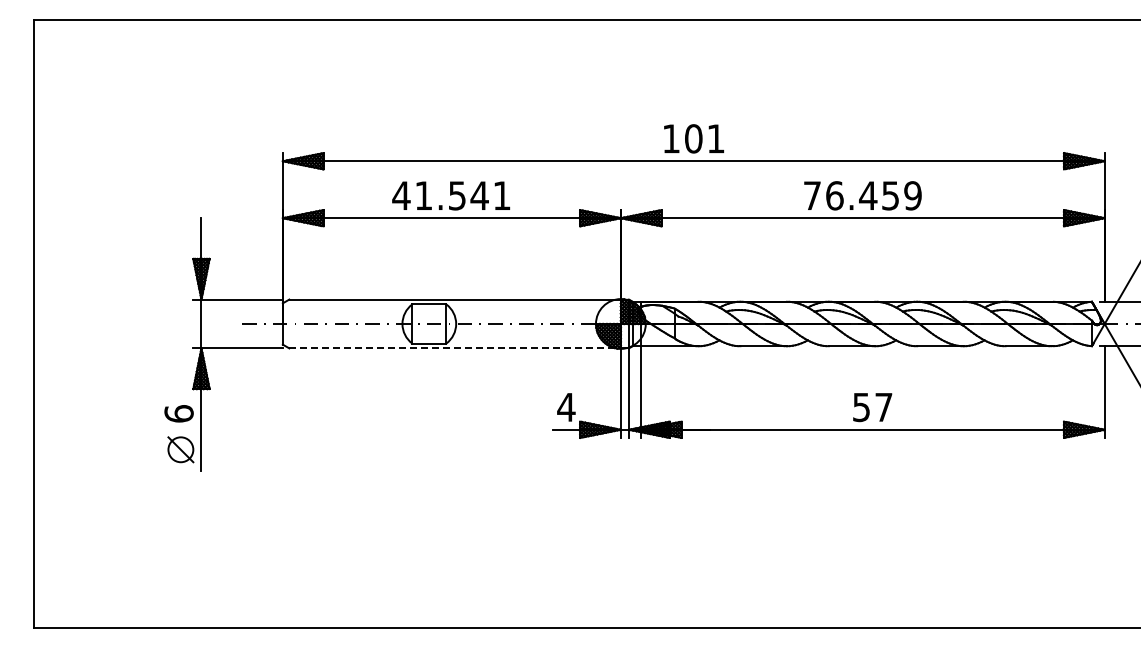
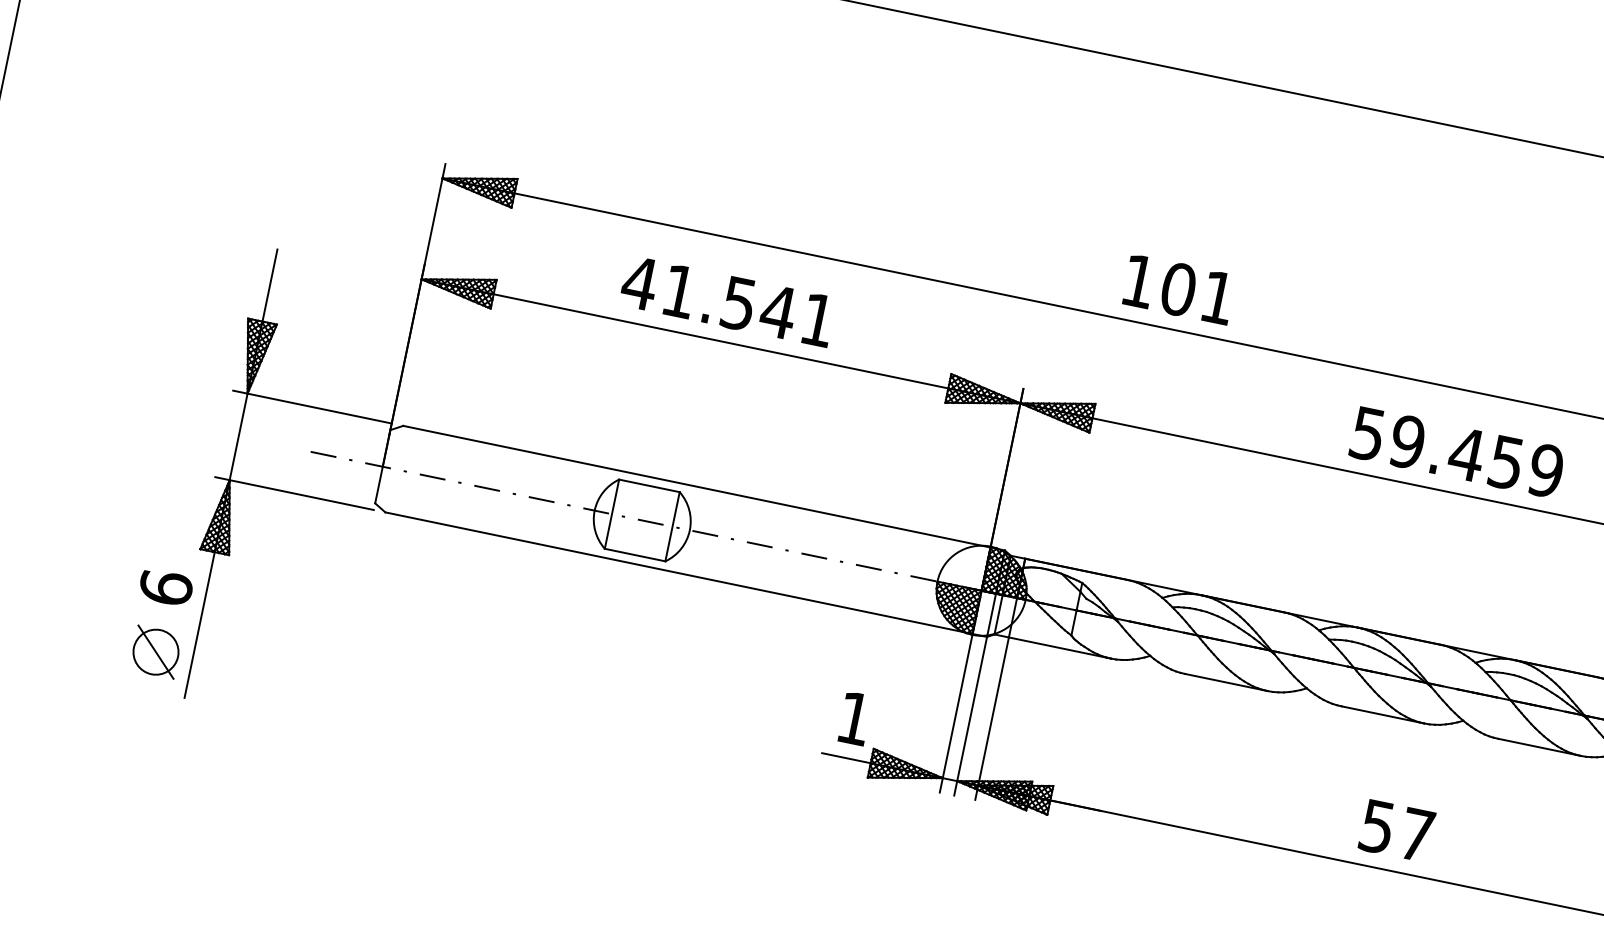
text: (823, 195) -> (1387, 437), 76.459 -> 59.459
line: (455, 348) -> (679, 573), dashed -> solid
text: (566, 407) -> (854, 718), 4 -> 1

